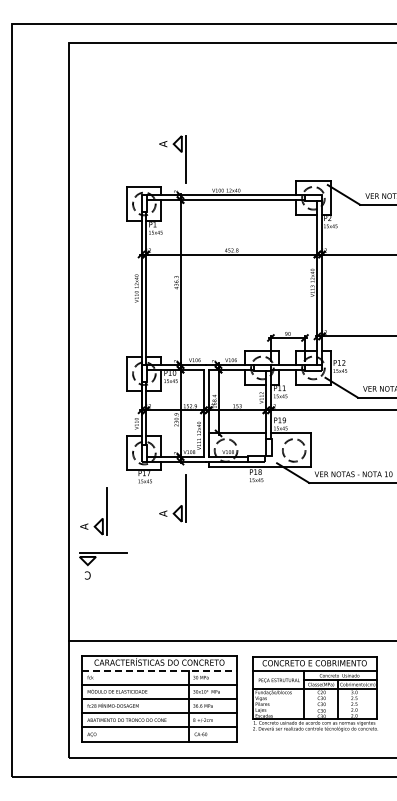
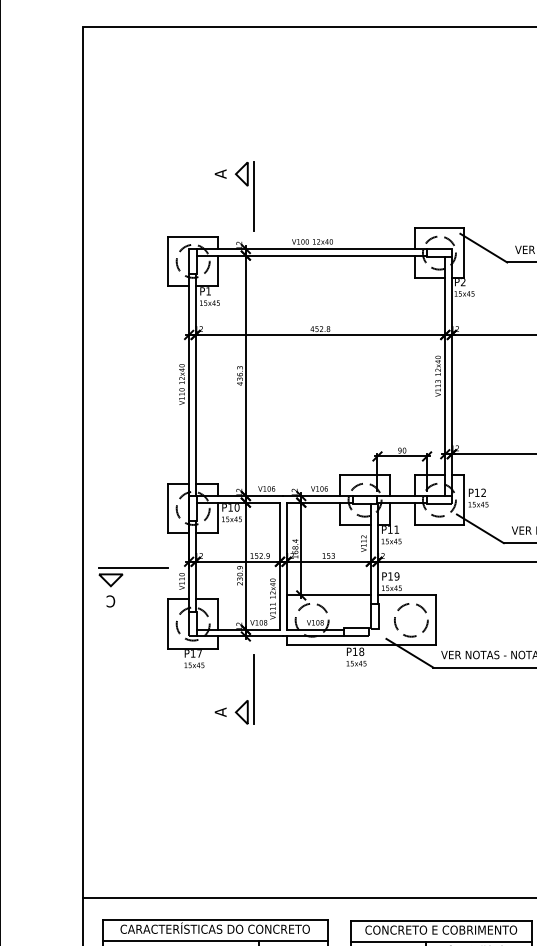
part: (101, 518) -> (130, 719), removed
part: (96, 557) -> (123, 575), moved
line: (160, 670) -> (216, 940), dashed -> solid

